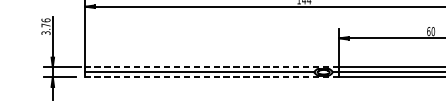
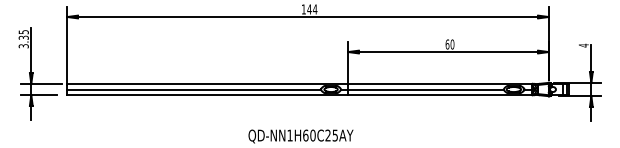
text: (45, 22) -> (23, 34), 3.76 -> 3.35
line: (211, 66) -> (207, 83), dashed -> solid
line: (211, 77) -> (207, 95), dashed -> solid

